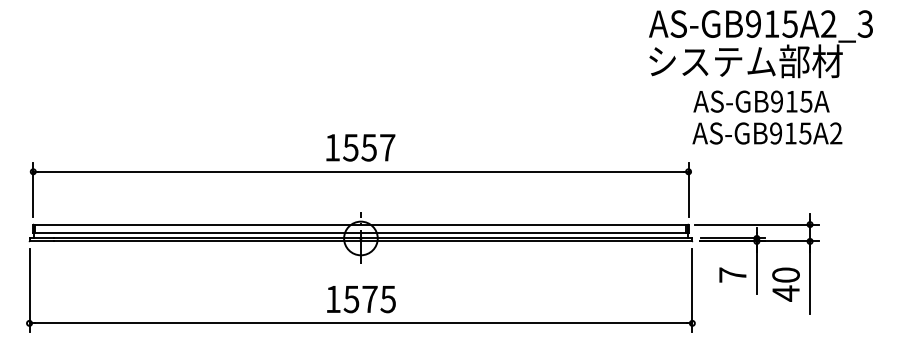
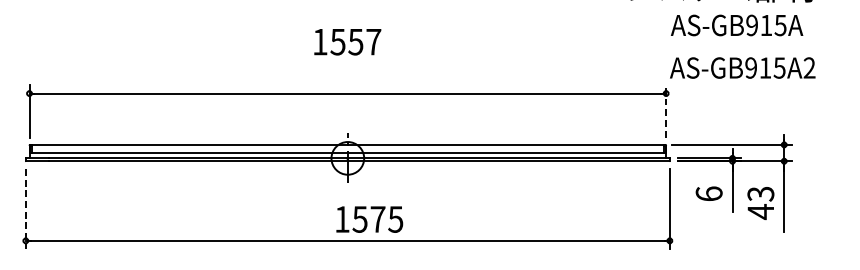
text: (767, 133) -> (742, 68), moved
text: (360, 147) -> (347, 41), moved
line: (688, 190) -> (666, 111), solid -> dashed
text: (732, 274) -> (708, 193), 7 -> 6
text: (785, 275) -> (760, 194), 40 -> 43
line: (29, 291) -> (25, 209), solid -> dashed
text: (361, 299) -> (369, 219), moved

